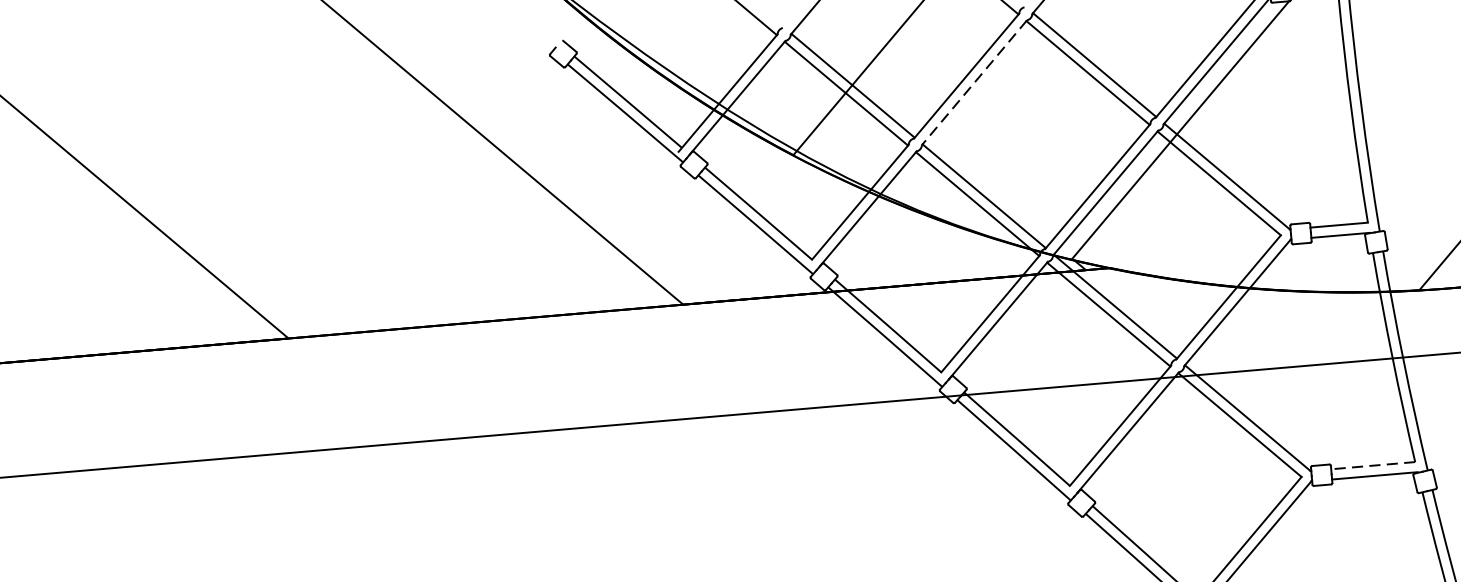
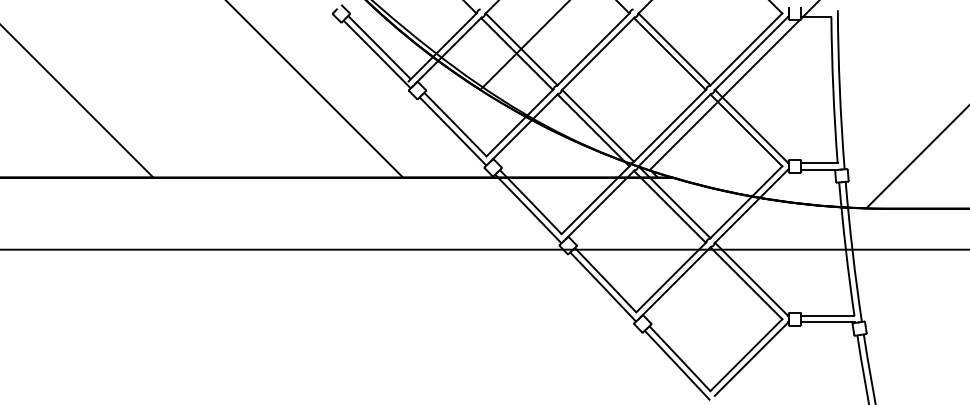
line: (973, 83) -> (597, 54), dashed -> solid
line: (1372, 464) -> (827, 315), dashed -> solid

